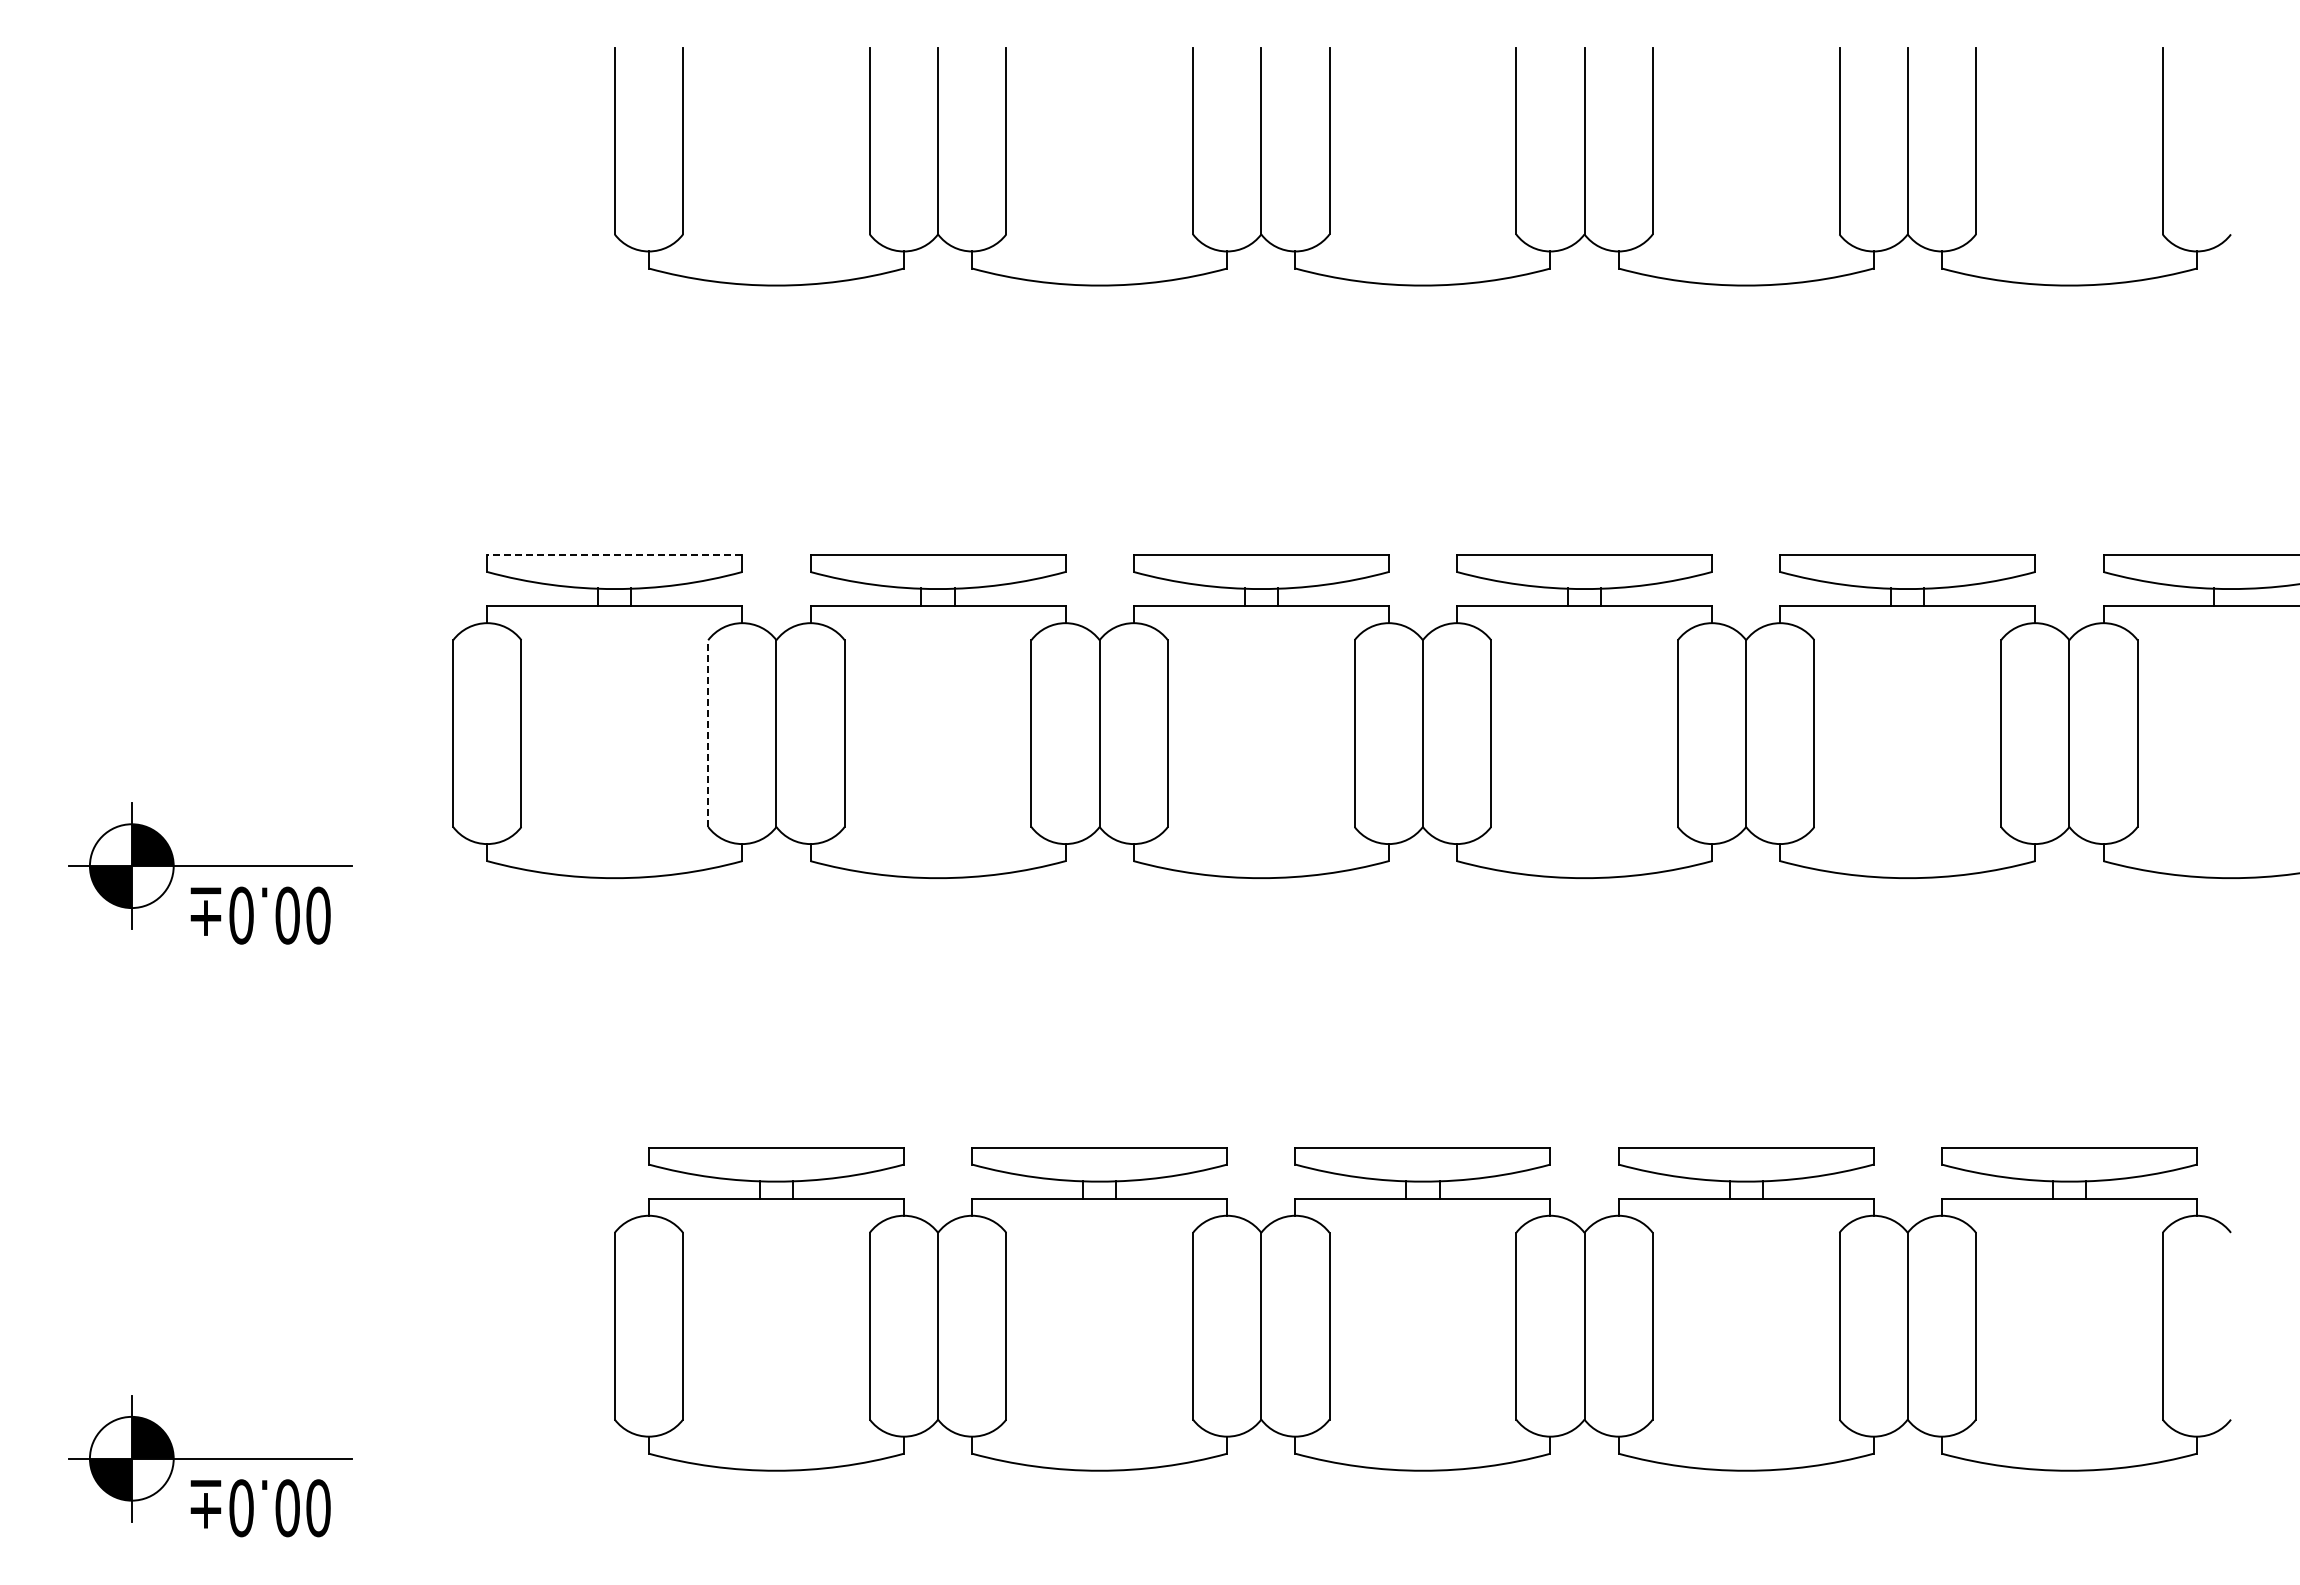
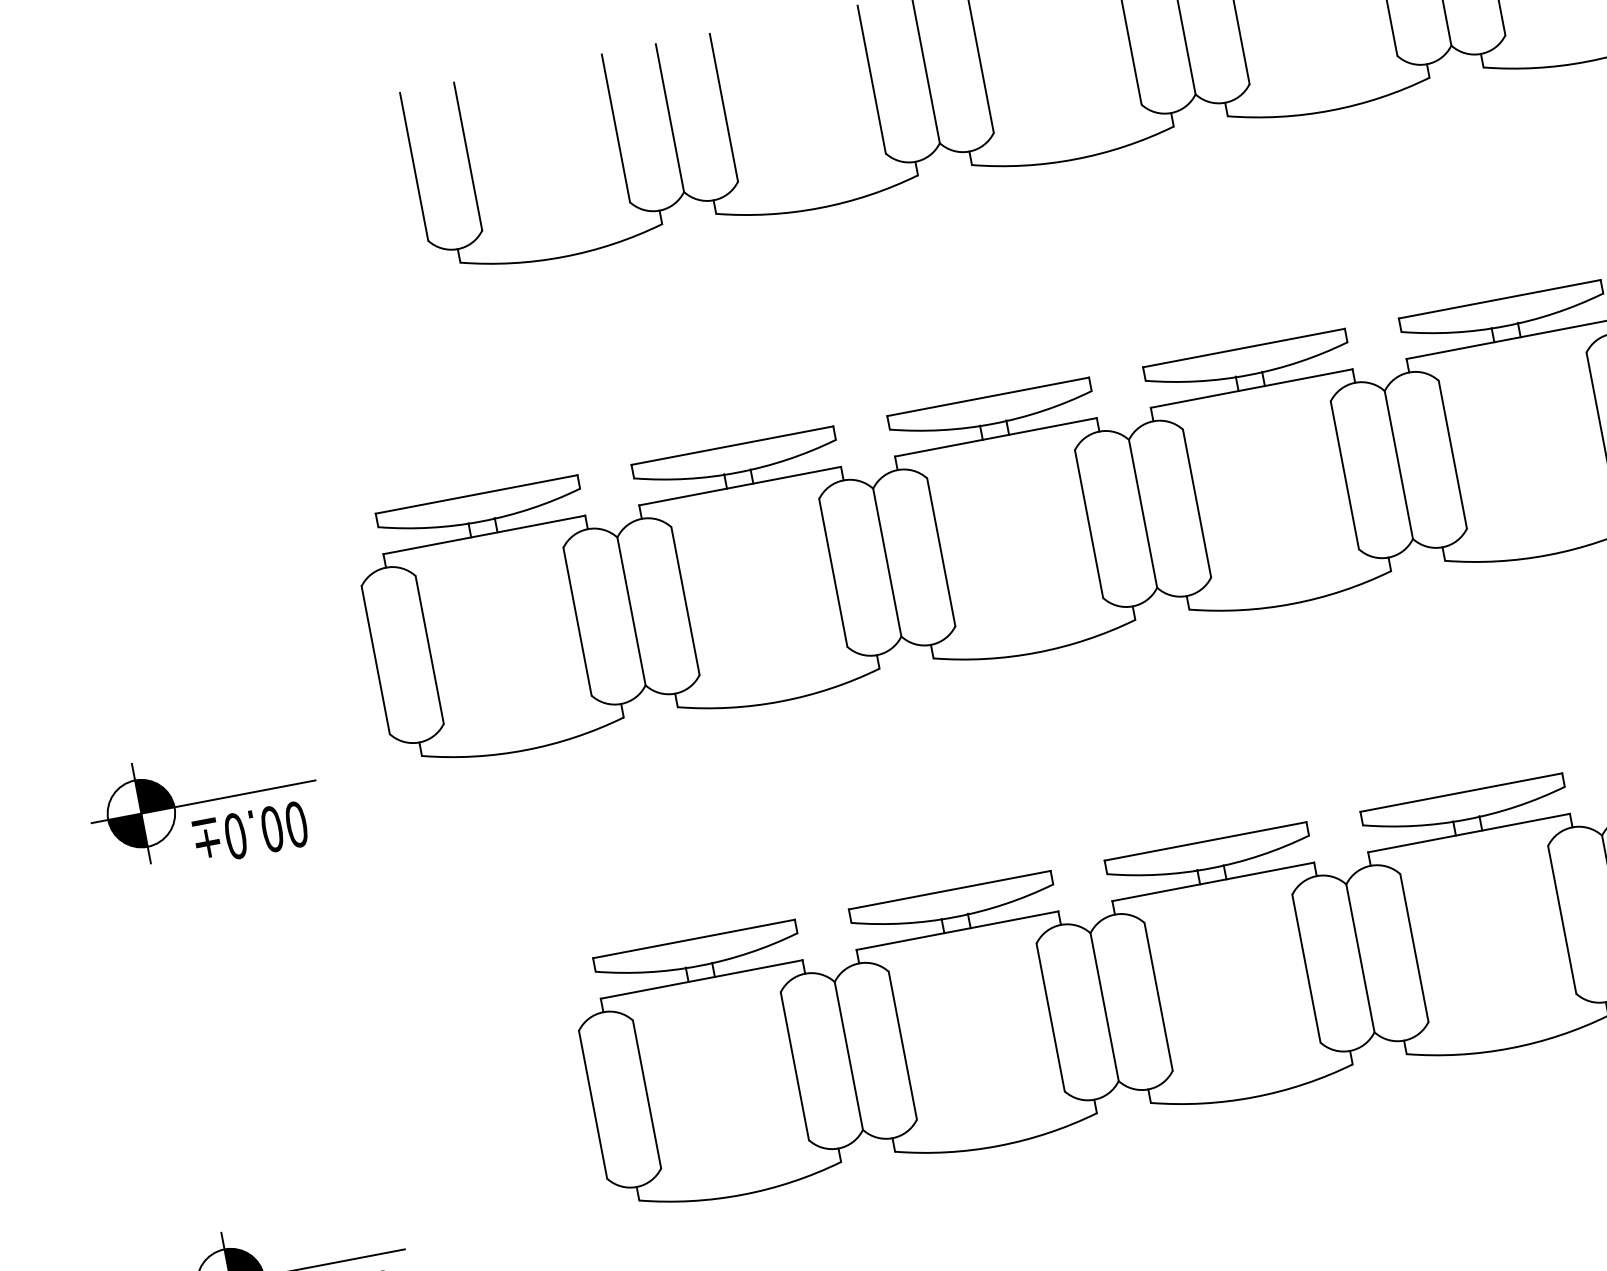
line: (614, 554) -> (476, 494), dashed -> solid
line: (708, 733) -> (577, 621), dashed -> solid

